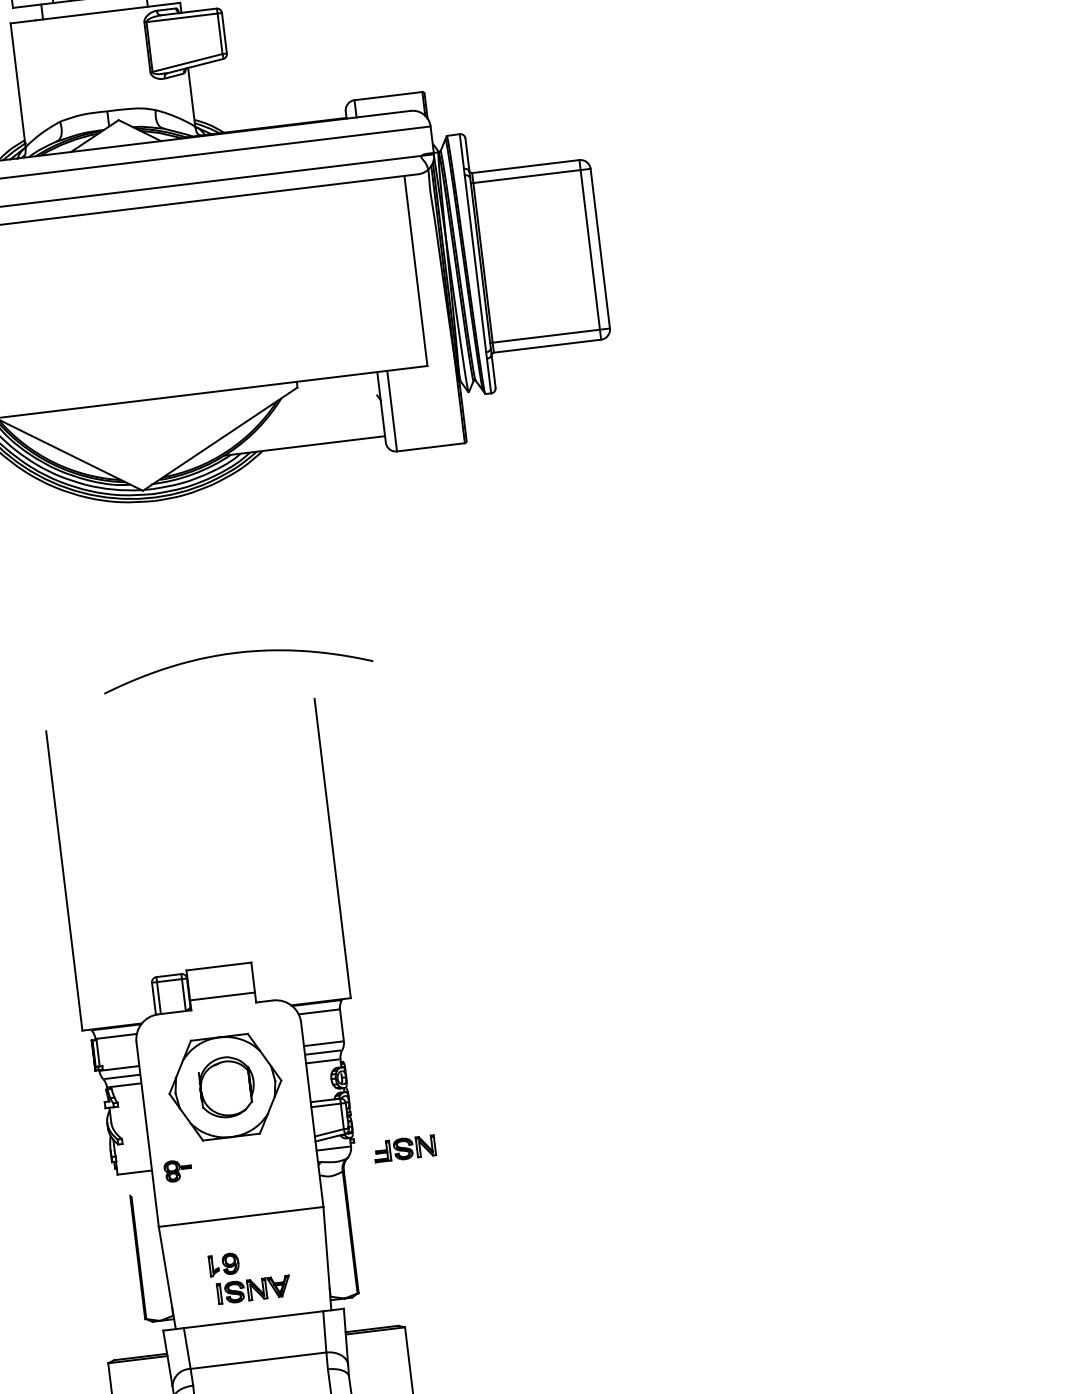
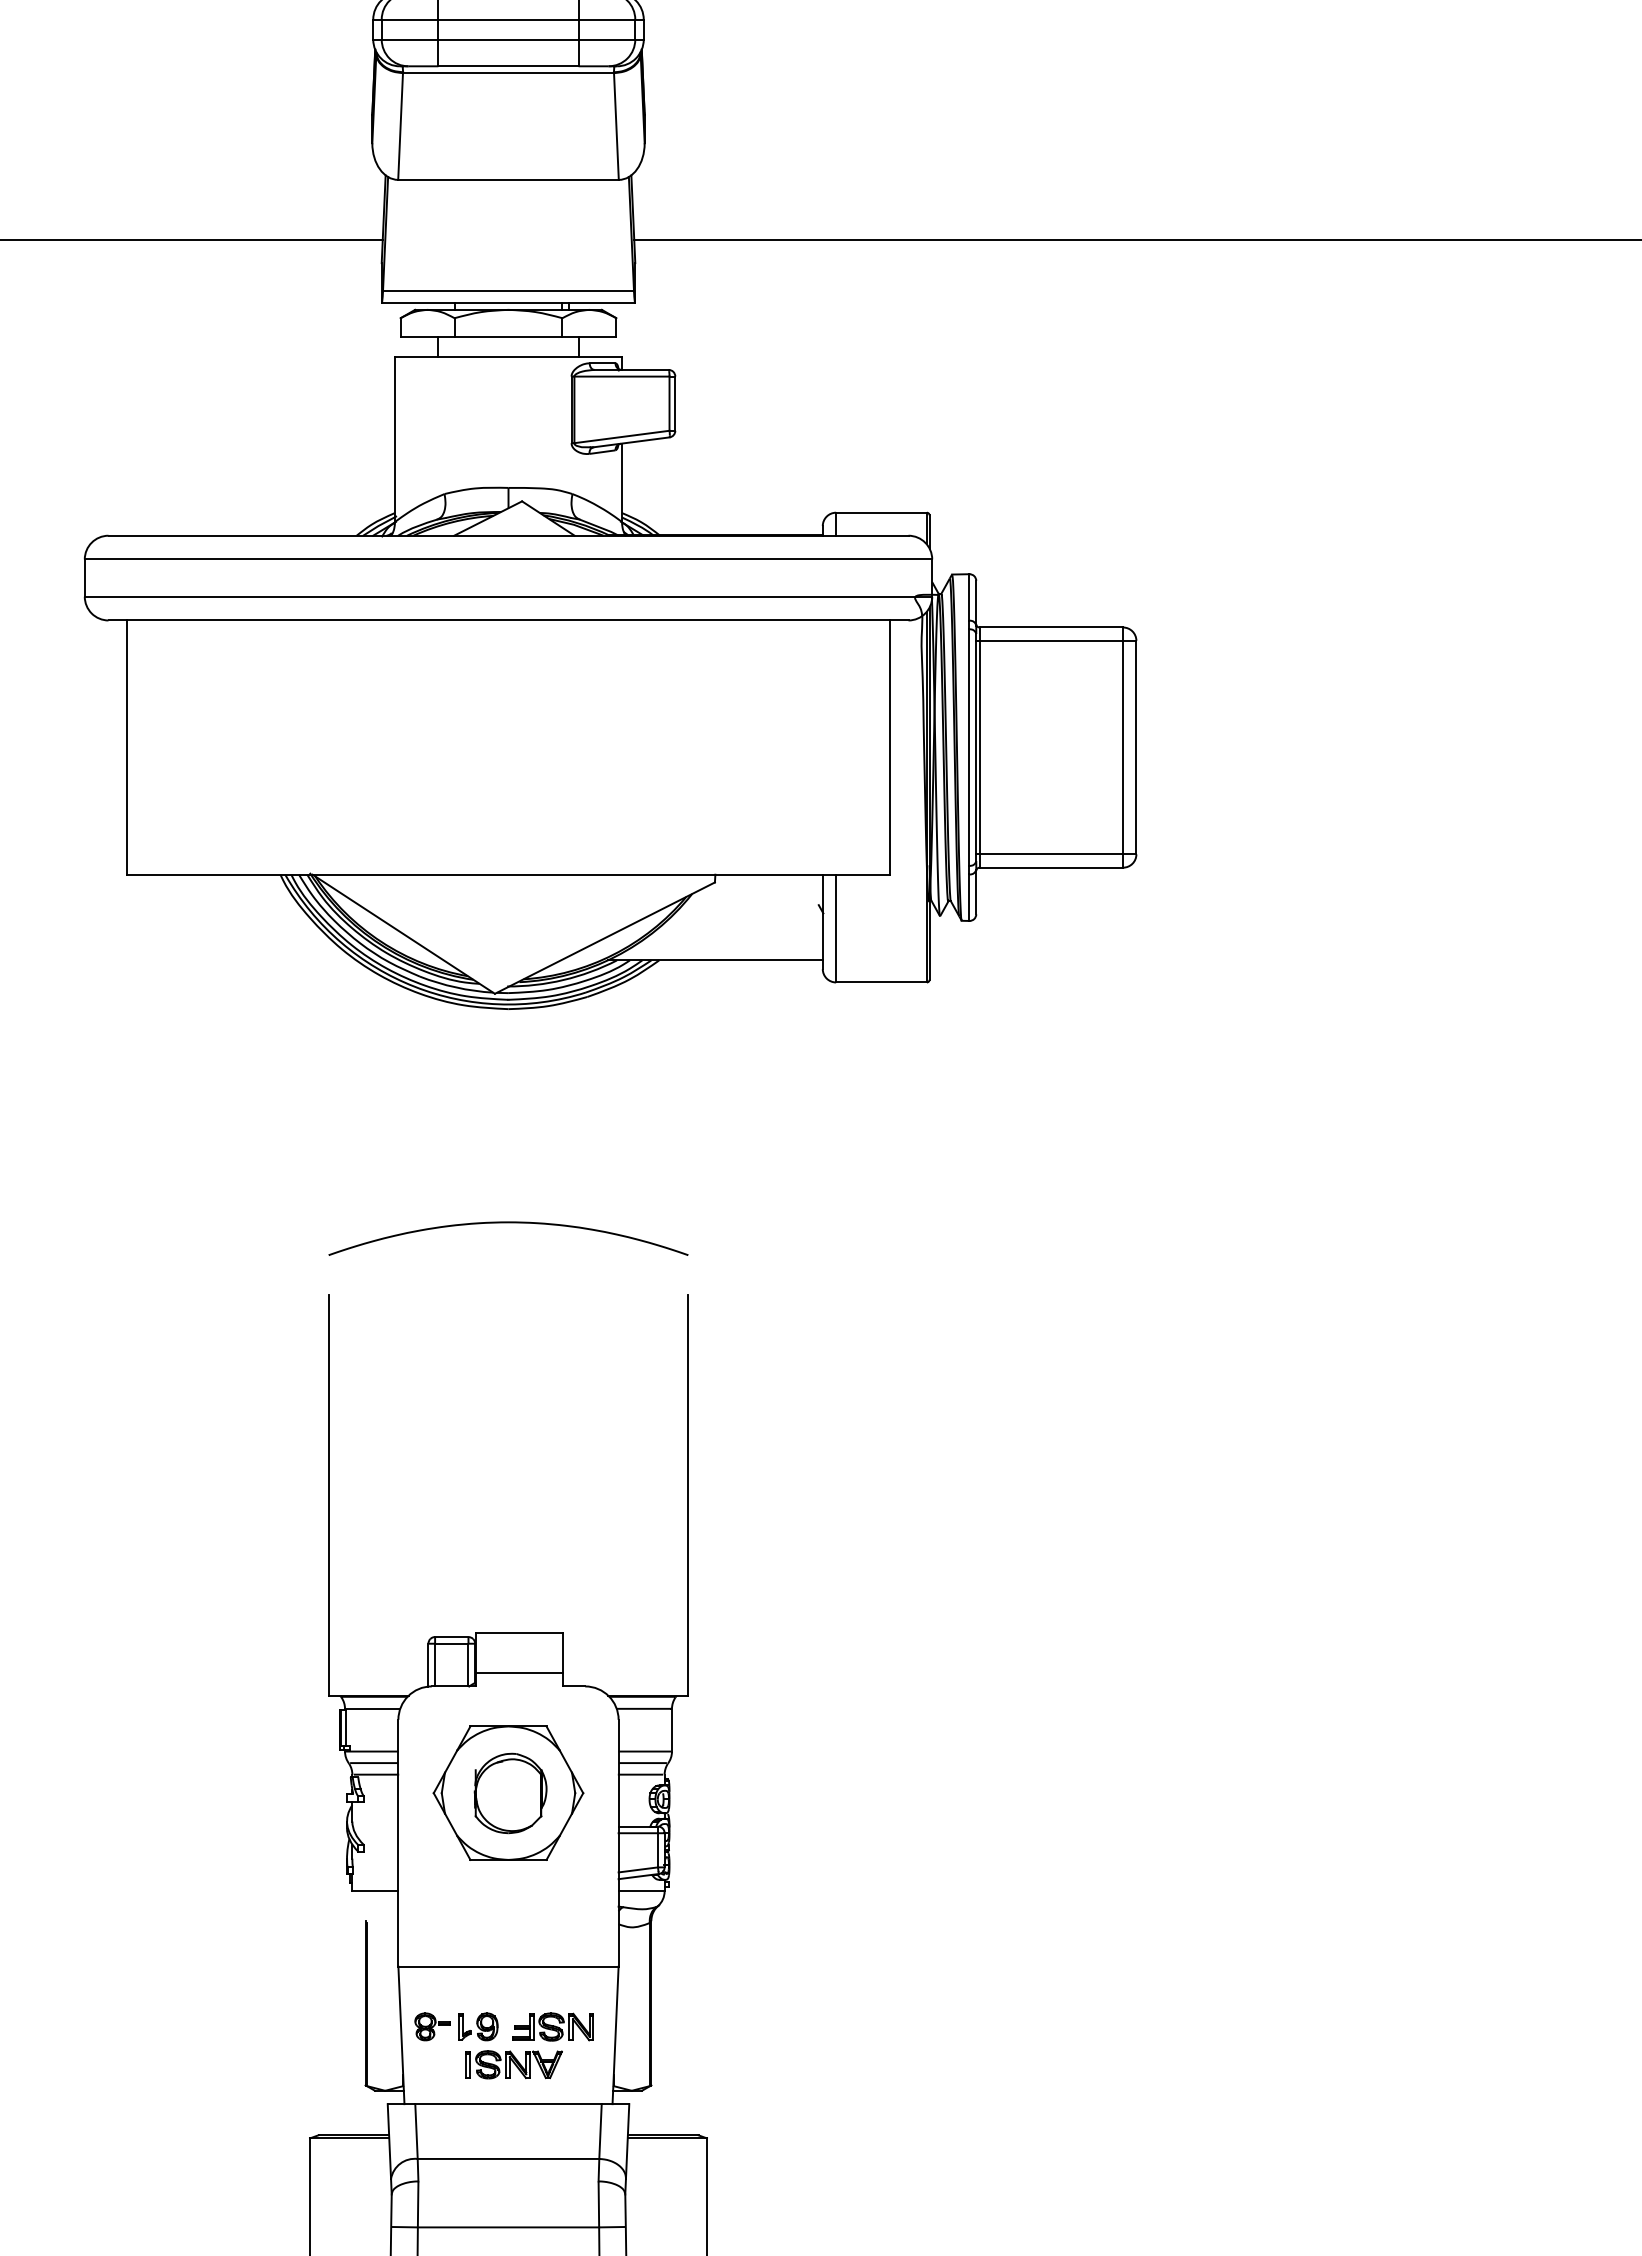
curve: (235, 653) -> (508, 1223), moved
part: (404, 1148) -> (552, 2026), moved
part: (177, 1170) -> (432, 2026), moved

